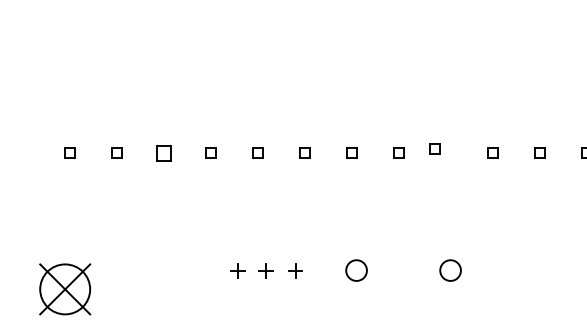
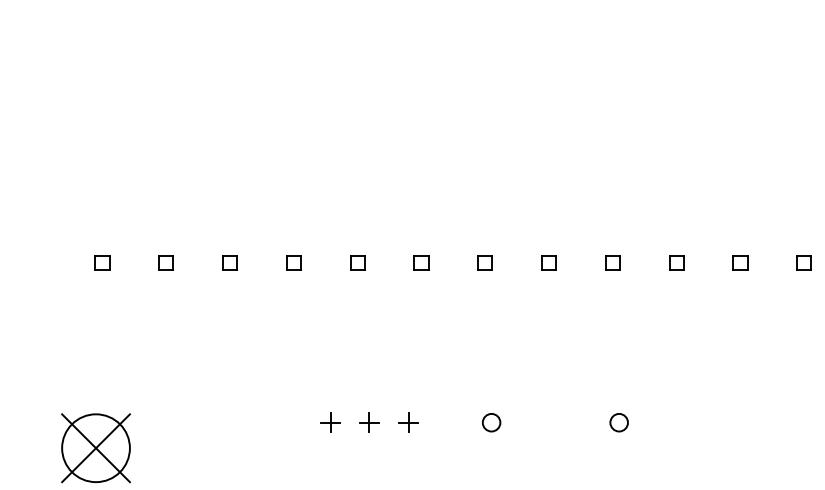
part: (434, 148) -> (612, 262), moved
part: (163, 152) -> (229, 262), size x0.71
circle: (356, 270) -> (491, 422), size x0.62
circle: (450, 270) -> (618, 422), size x0.62

